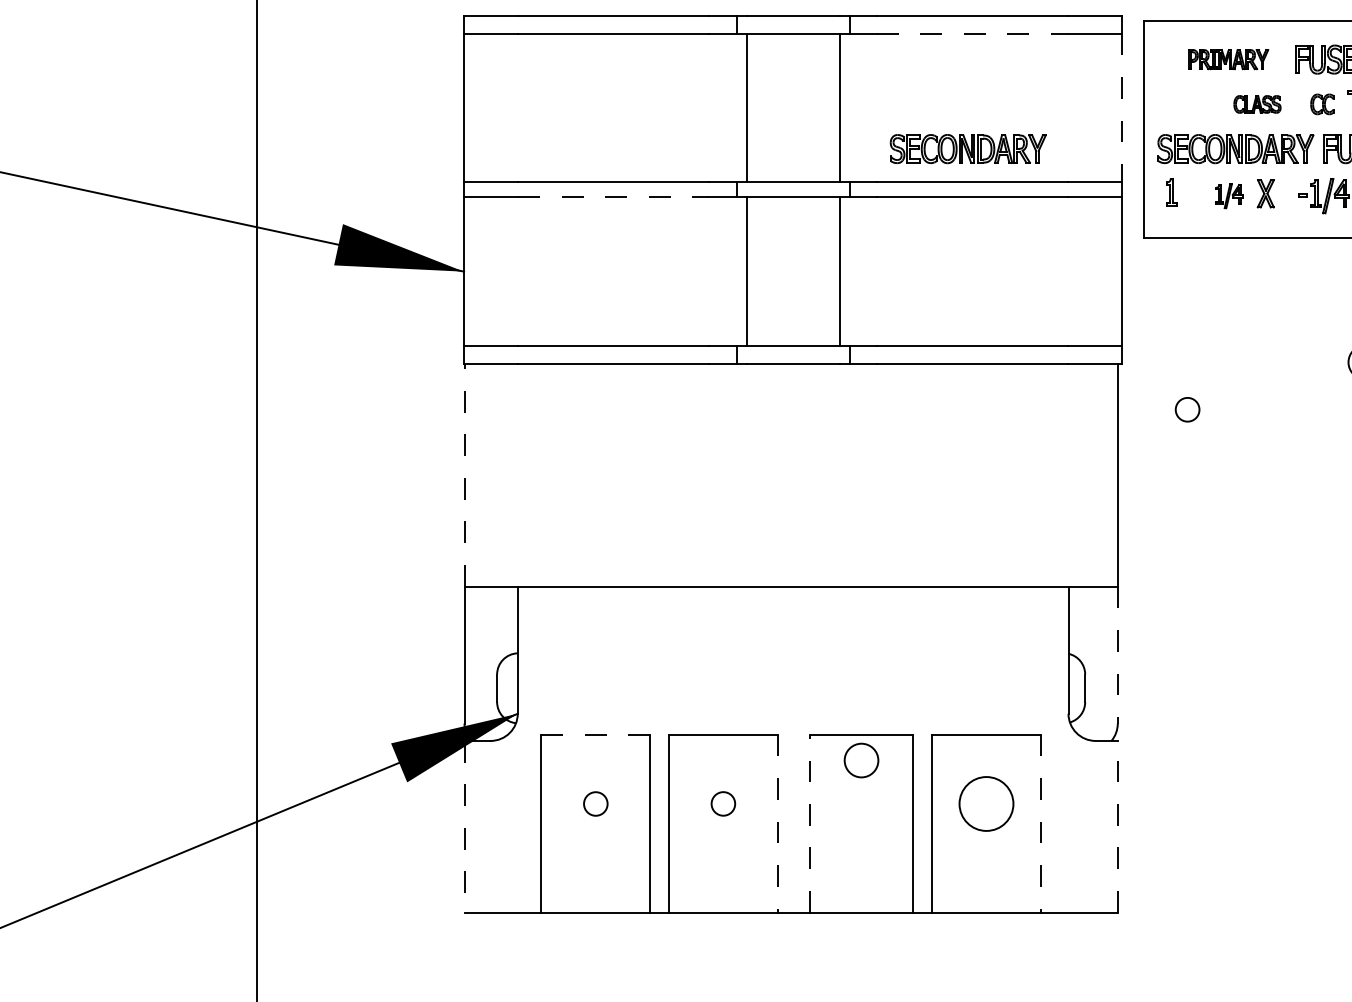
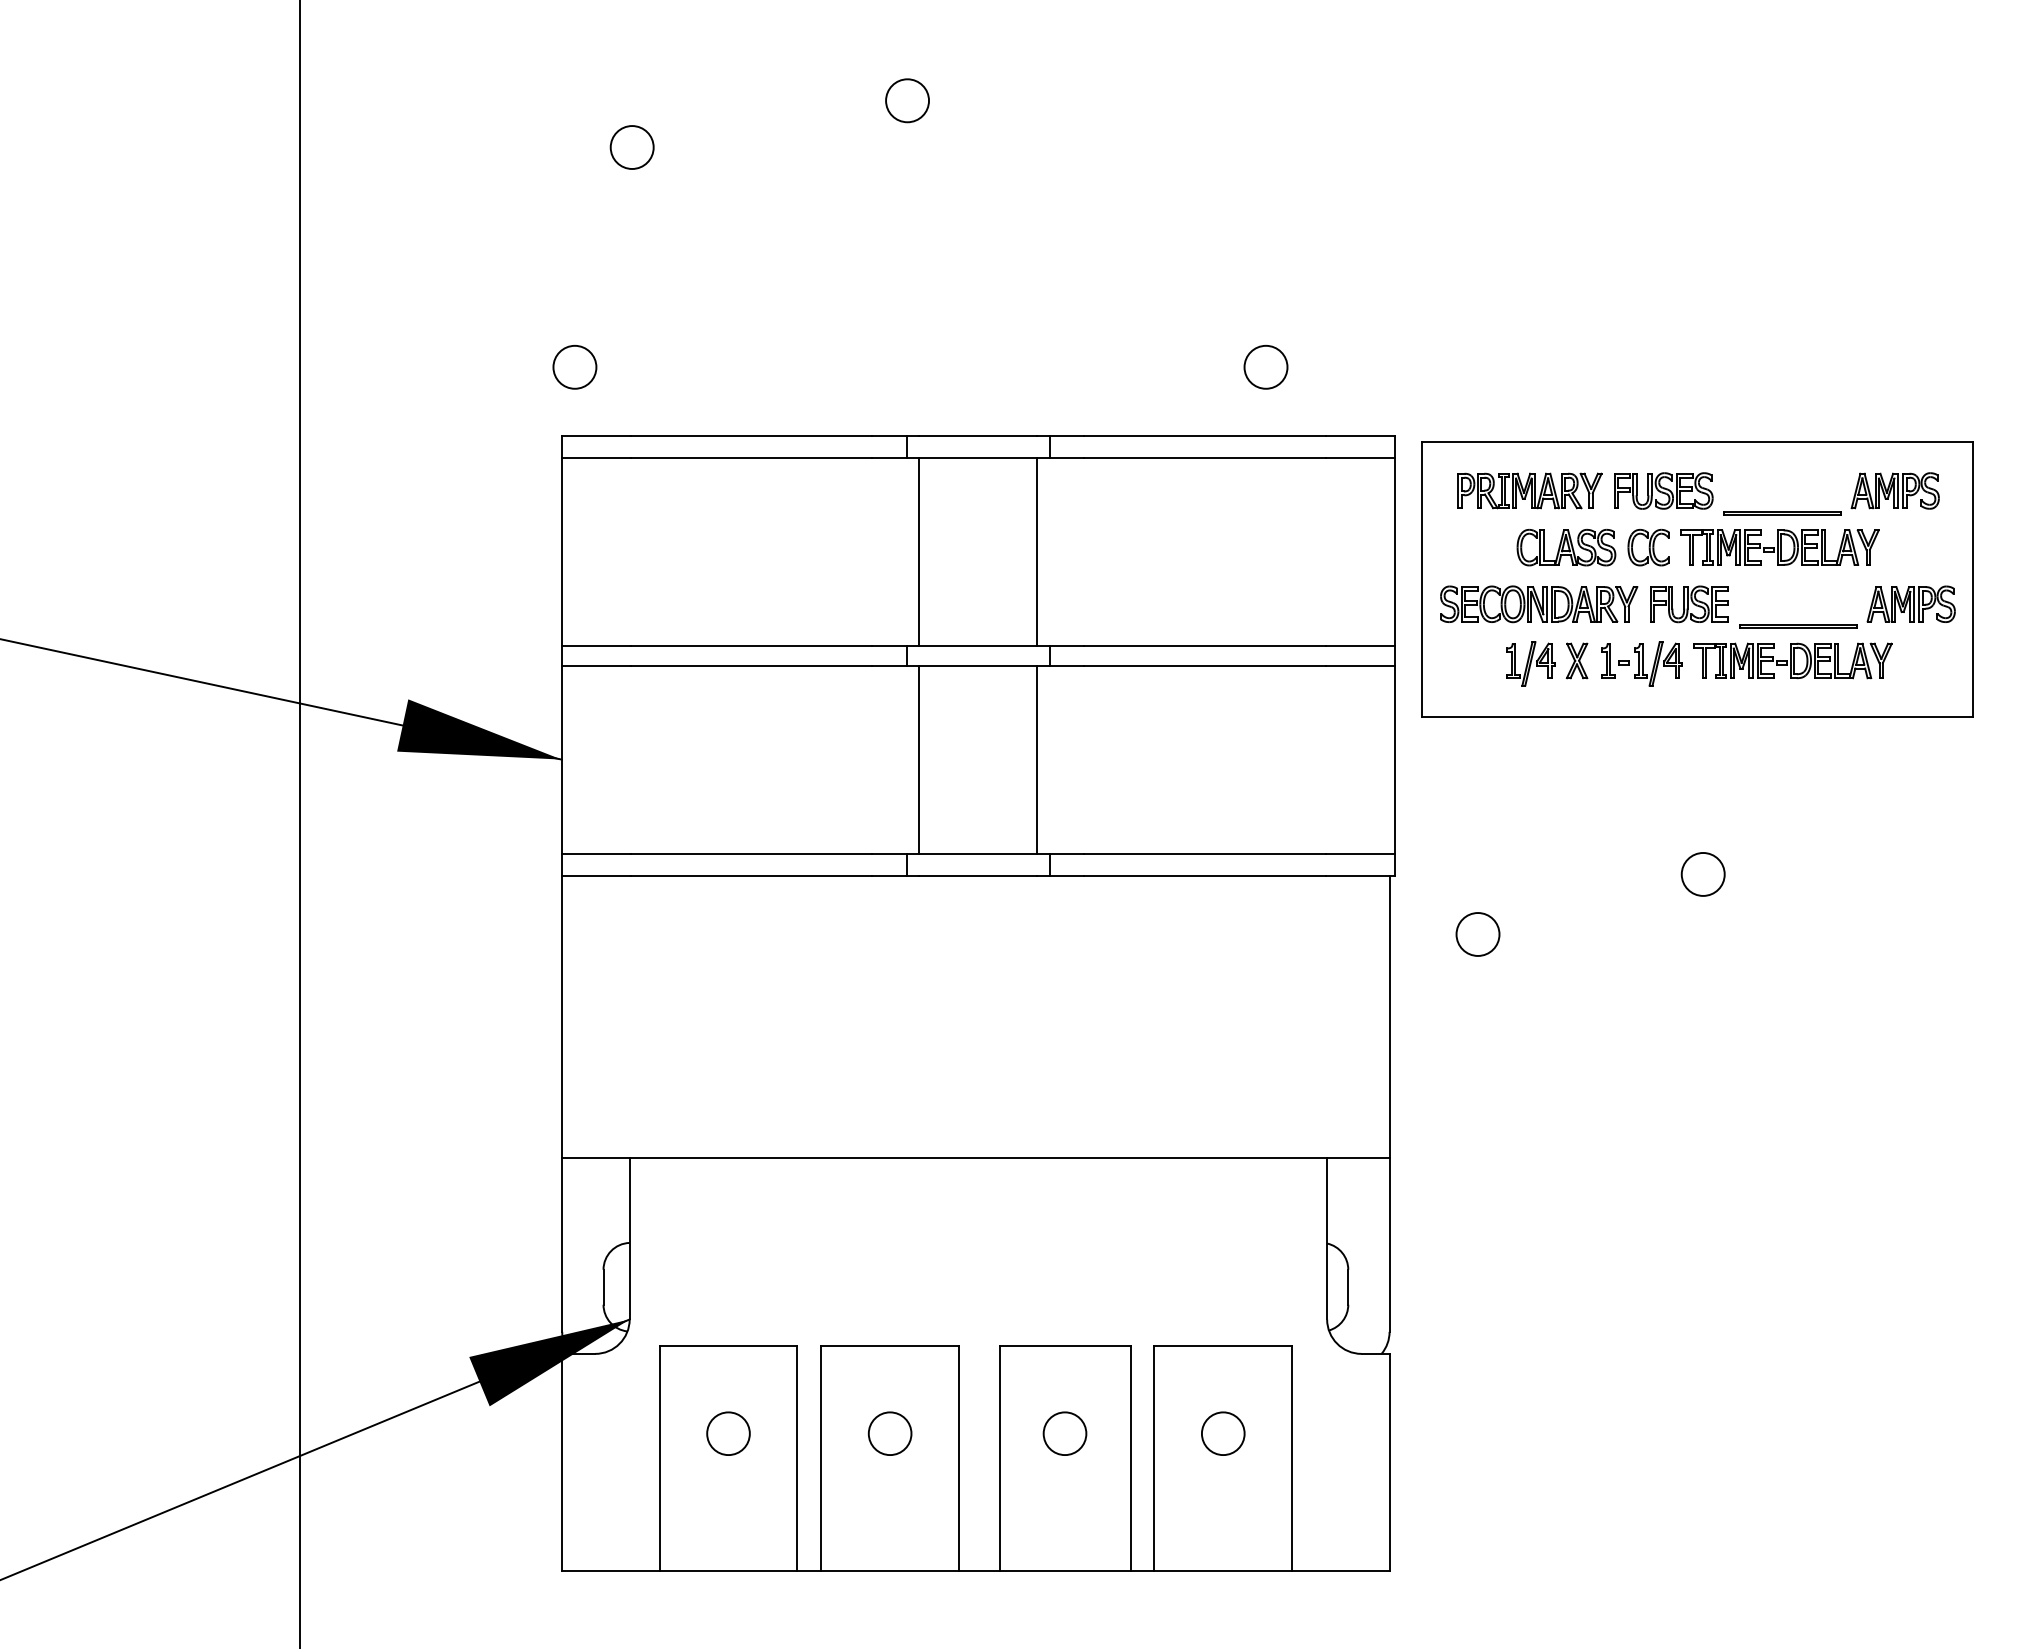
line: (972, 33) -> (1205, 458), dashed -> solid
part: (1228, 59) -> (1529, 490), size x1.43
part: (1257, 104) -> (1566, 547), size x1.67
part: (1322, 104) -> (1648, 547), size x1.43
line: (1122, 108) -> (1395, 552), dashed -> solid
part: (968, 149) -> (1200, 604), removed
part: (1171, 191) -> (1608, 660), moved
part: (1229, 195) -> (1530, 663), size x1.43
line: (613, 197) -> (751, 665), dashed -> solid
circle: (1187, 409) -> (1477, 934), size x1.43
line: (464, 474) -> (562, 1016), dashed -> solid
line: (1117, 655) -> (1389, 1245), dashed -> solid
line: (595, 734) -> (728, 1345), dashed -> solid
circle: (861, 760) -> (1064, 1433), moved
circle: (595, 803) -> (728, 1433), size x1.43
circle: (722, 803) -> (889, 1433), size x1.43
circle: (985, 803) -> (1222, 1433), size x0.62
line: (777, 823) -> (958, 1458), dashed -> solid
line: (809, 823) -> (999, 1458), dashed -> solid
line: (1041, 823) -> (1292, 1458), dashed -> solid
line: (464, 826) -> (562, 1462), dashed -> solid
line: (1117, 826) -> (1389, 1462), dashed -> solid

